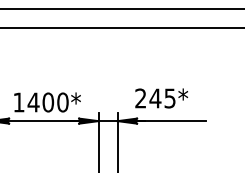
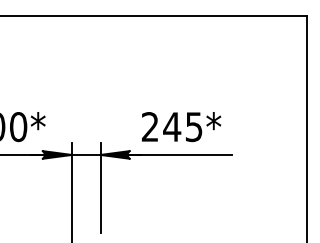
text: (161, 98) -> (181, 127), moved

